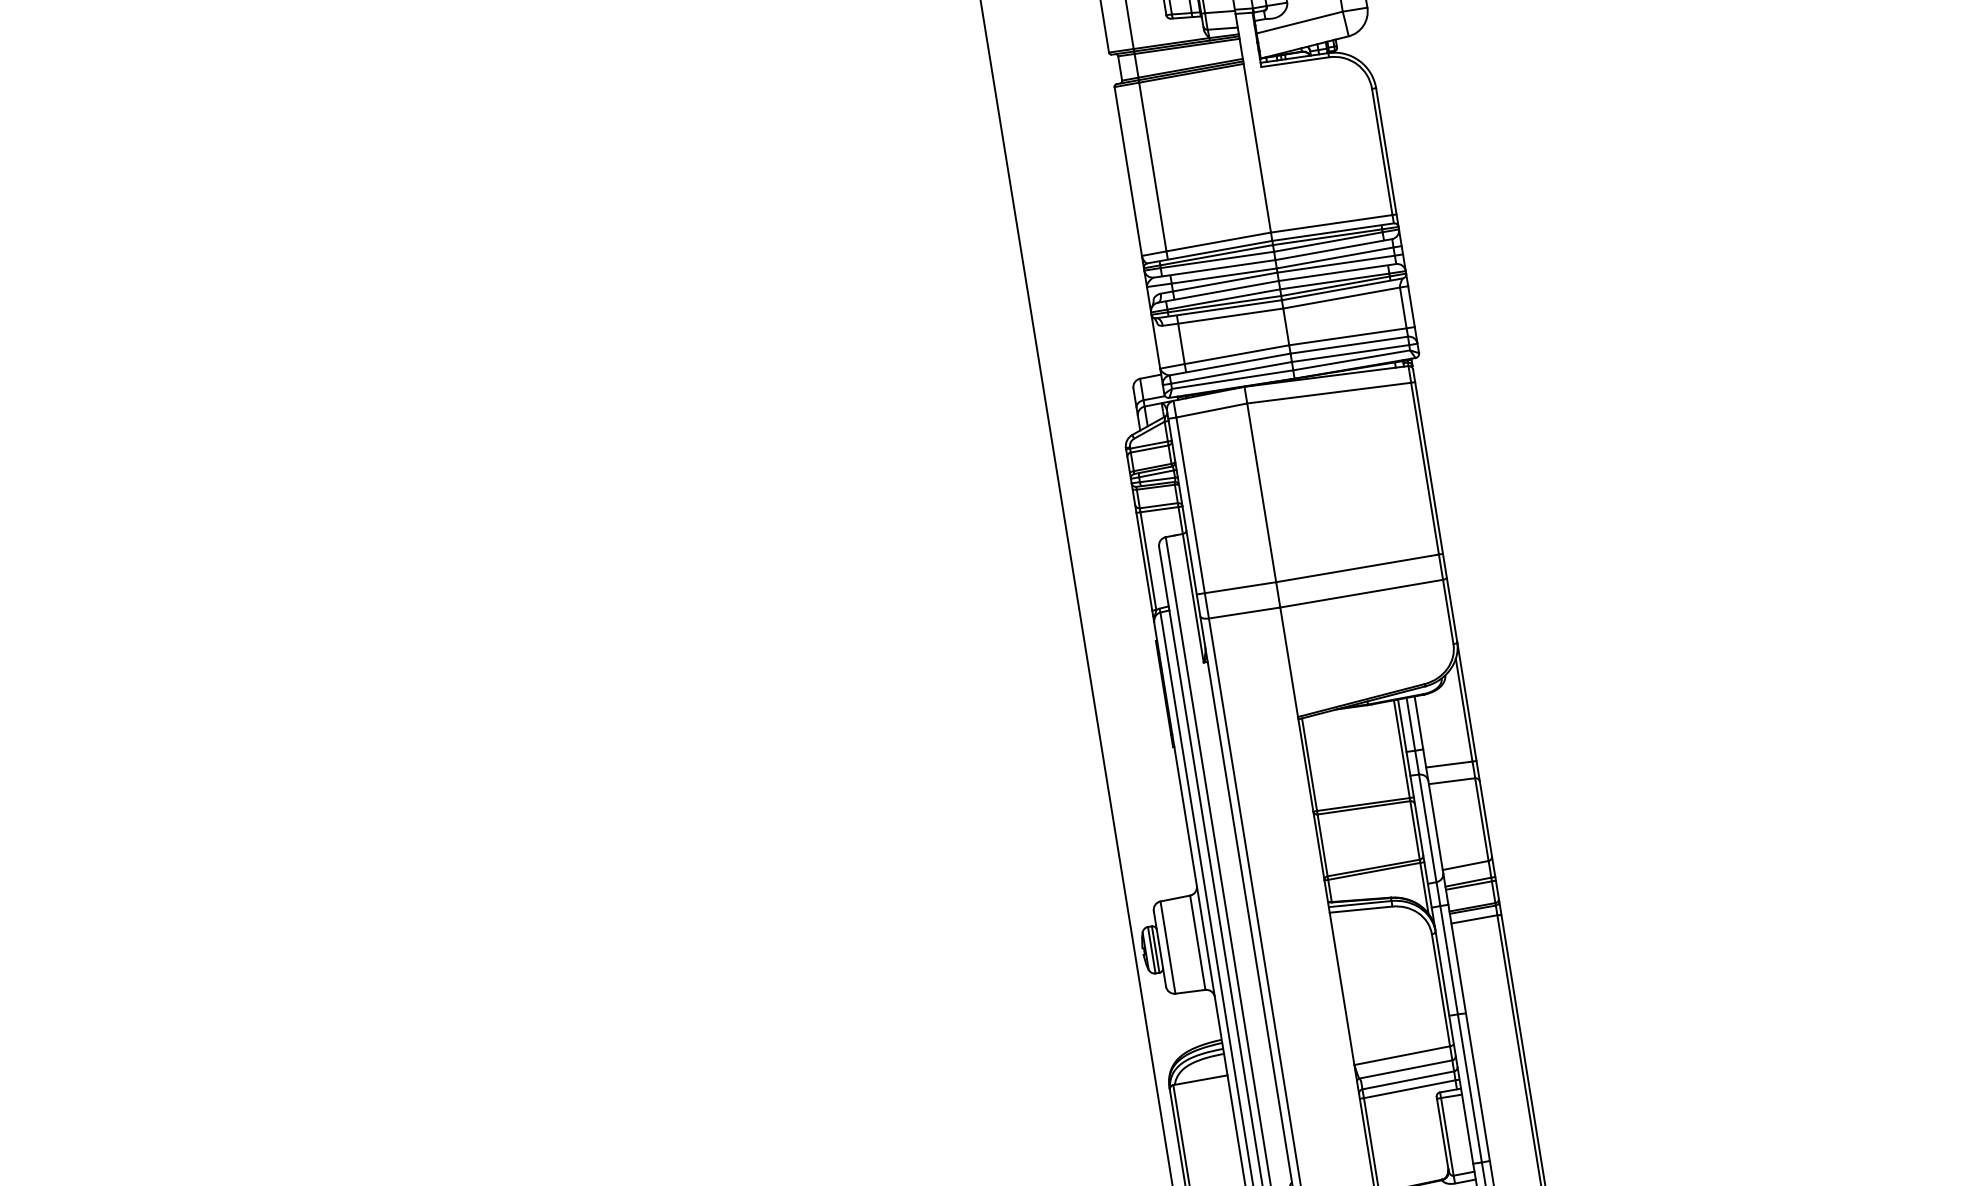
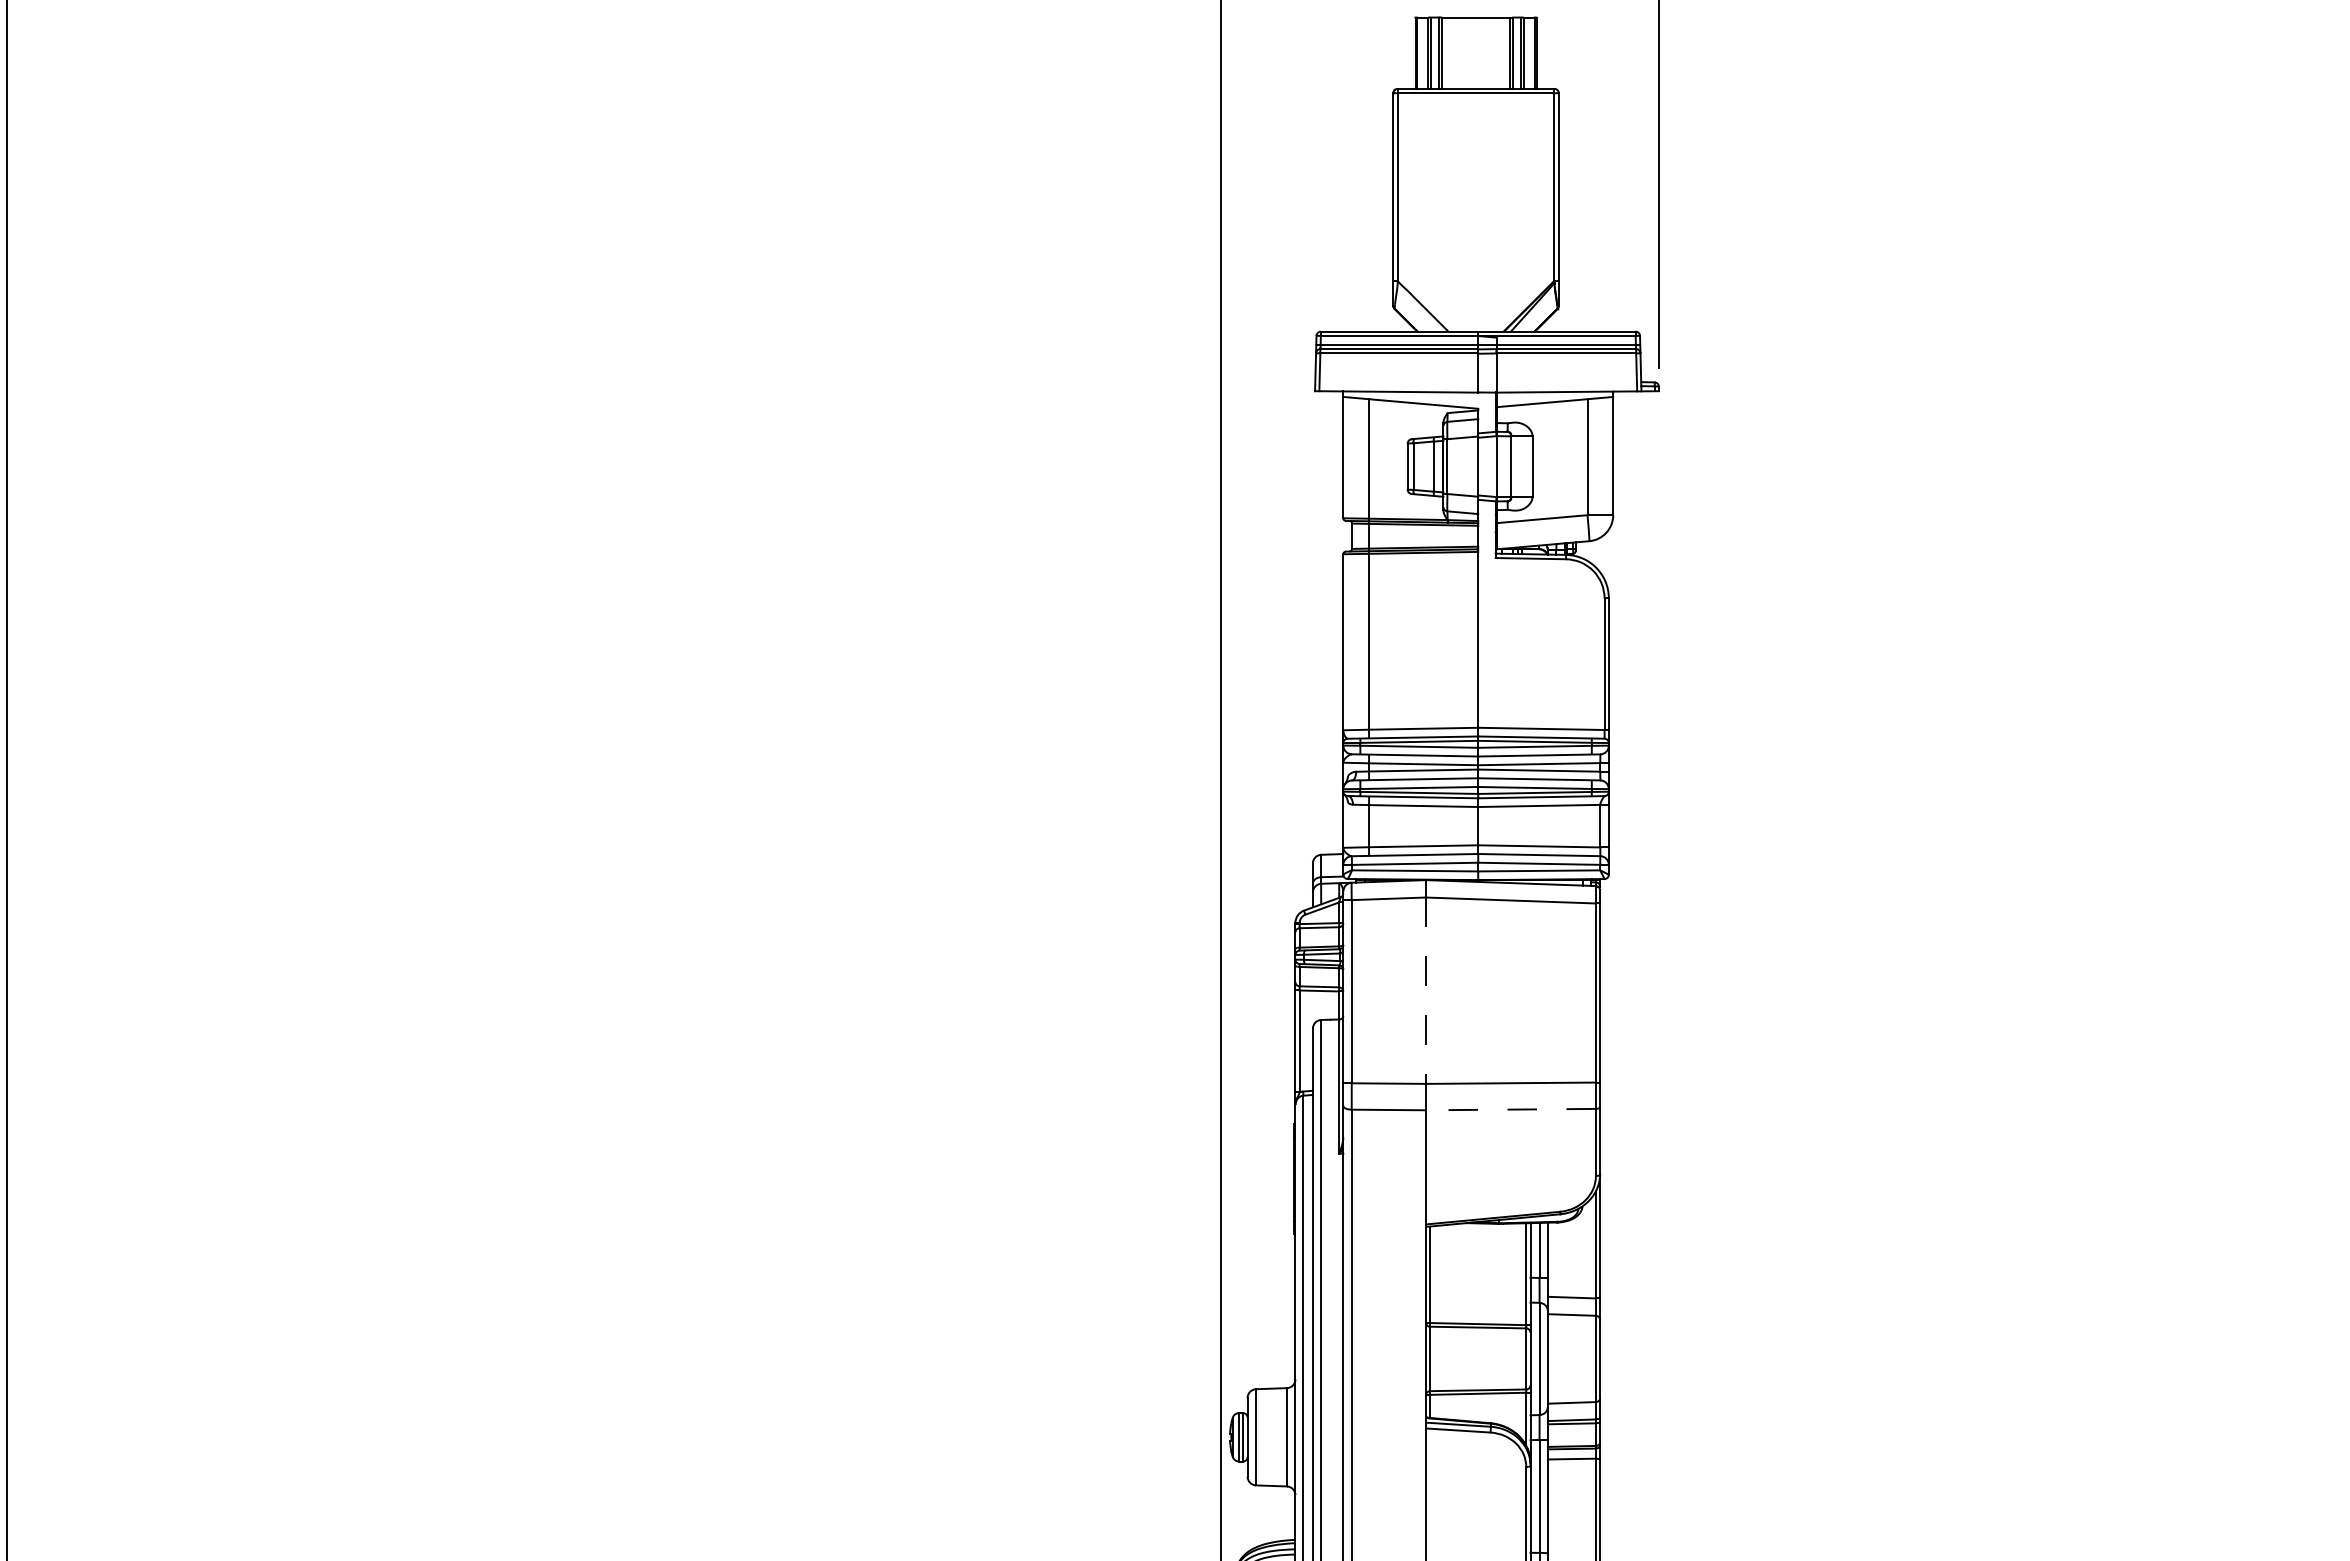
line: (1262, 493) -> (1426, 991), solid -> dashed
line: (1361, 593) -> (1510, 1109), solid -> dashed

